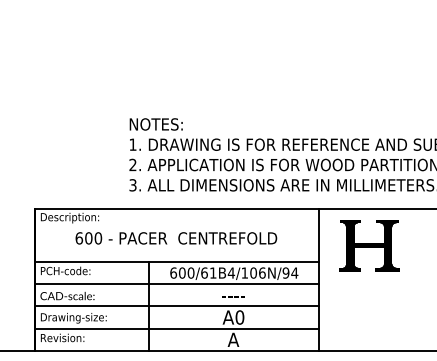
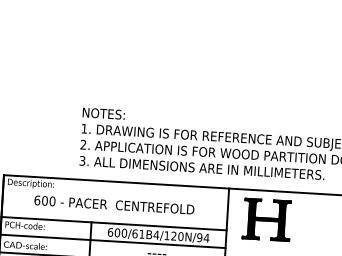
text: (257, 272) -> (177, 235), 600/61B4/106N/94 -> 600/61B4/120N/94

